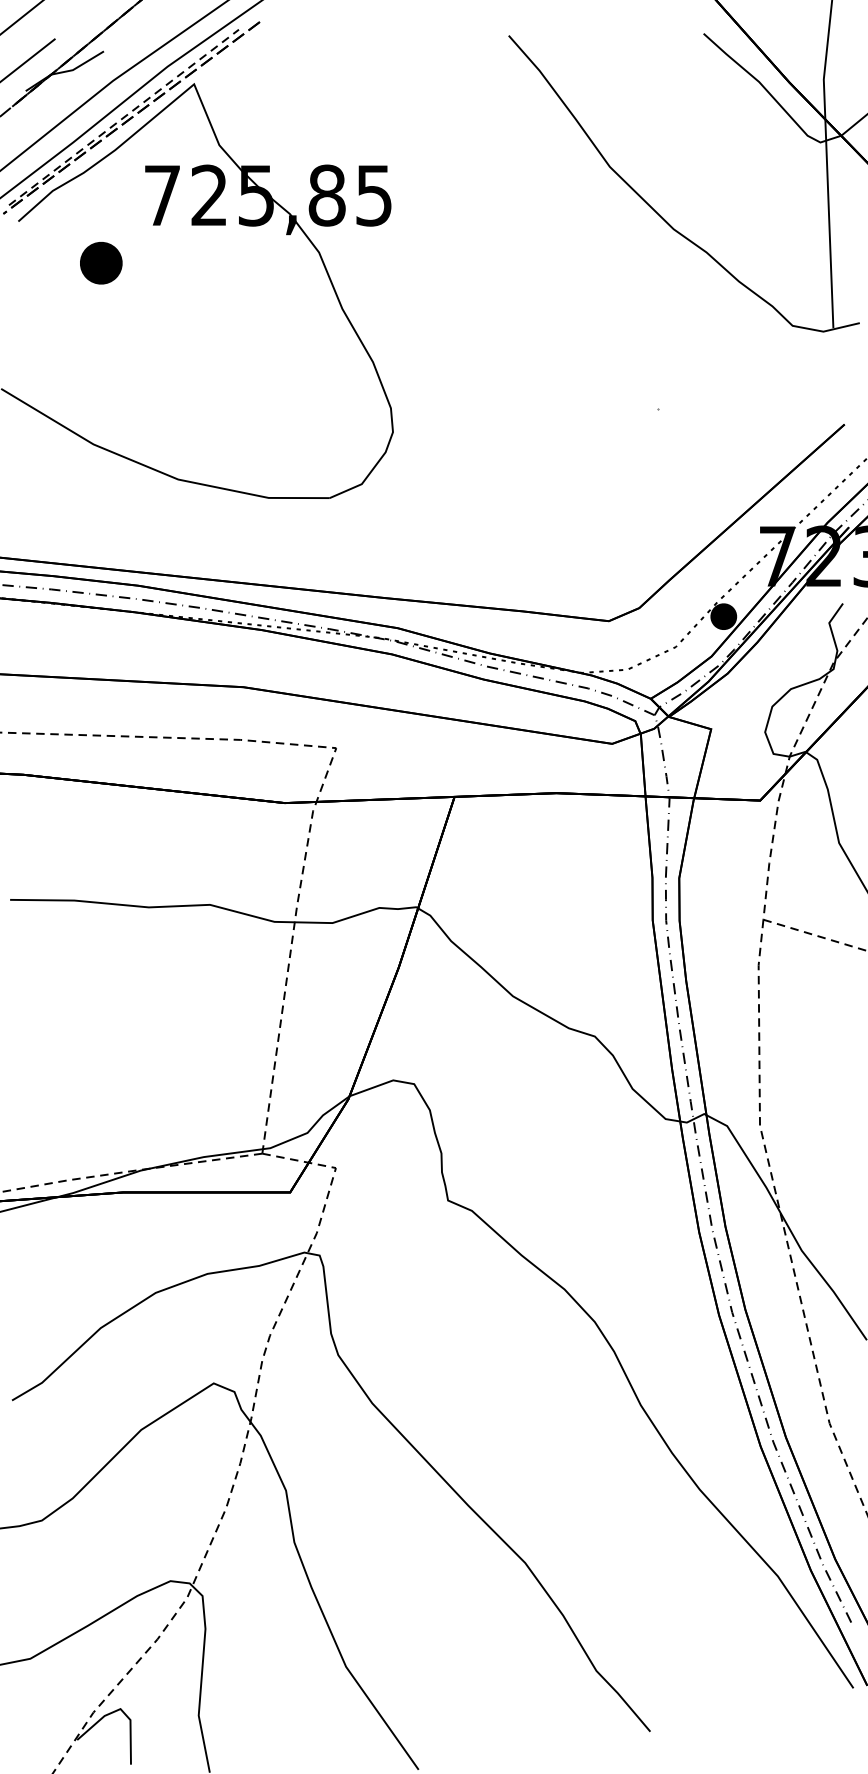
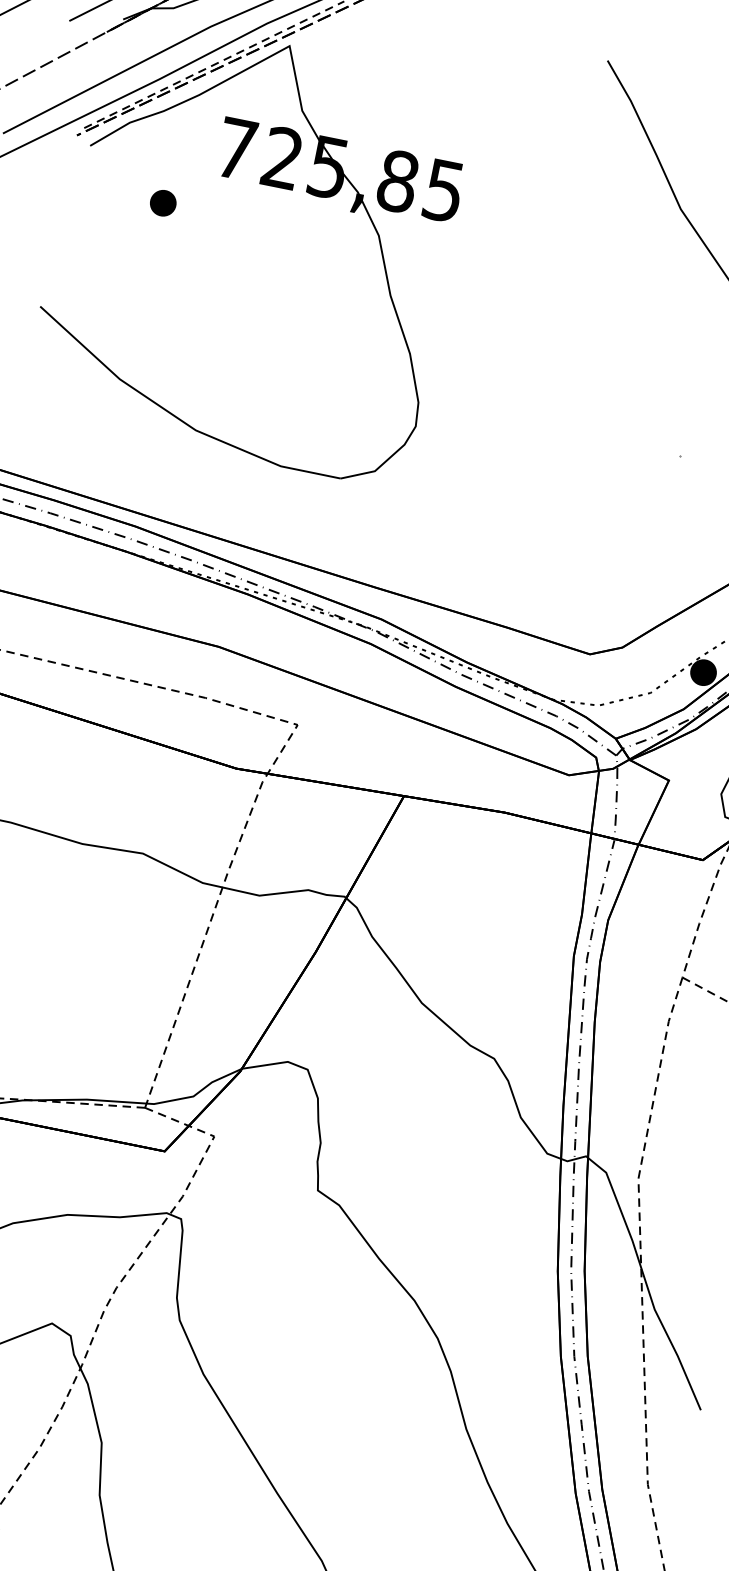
part: (101, 263) -> (163, 203), size x0.62

